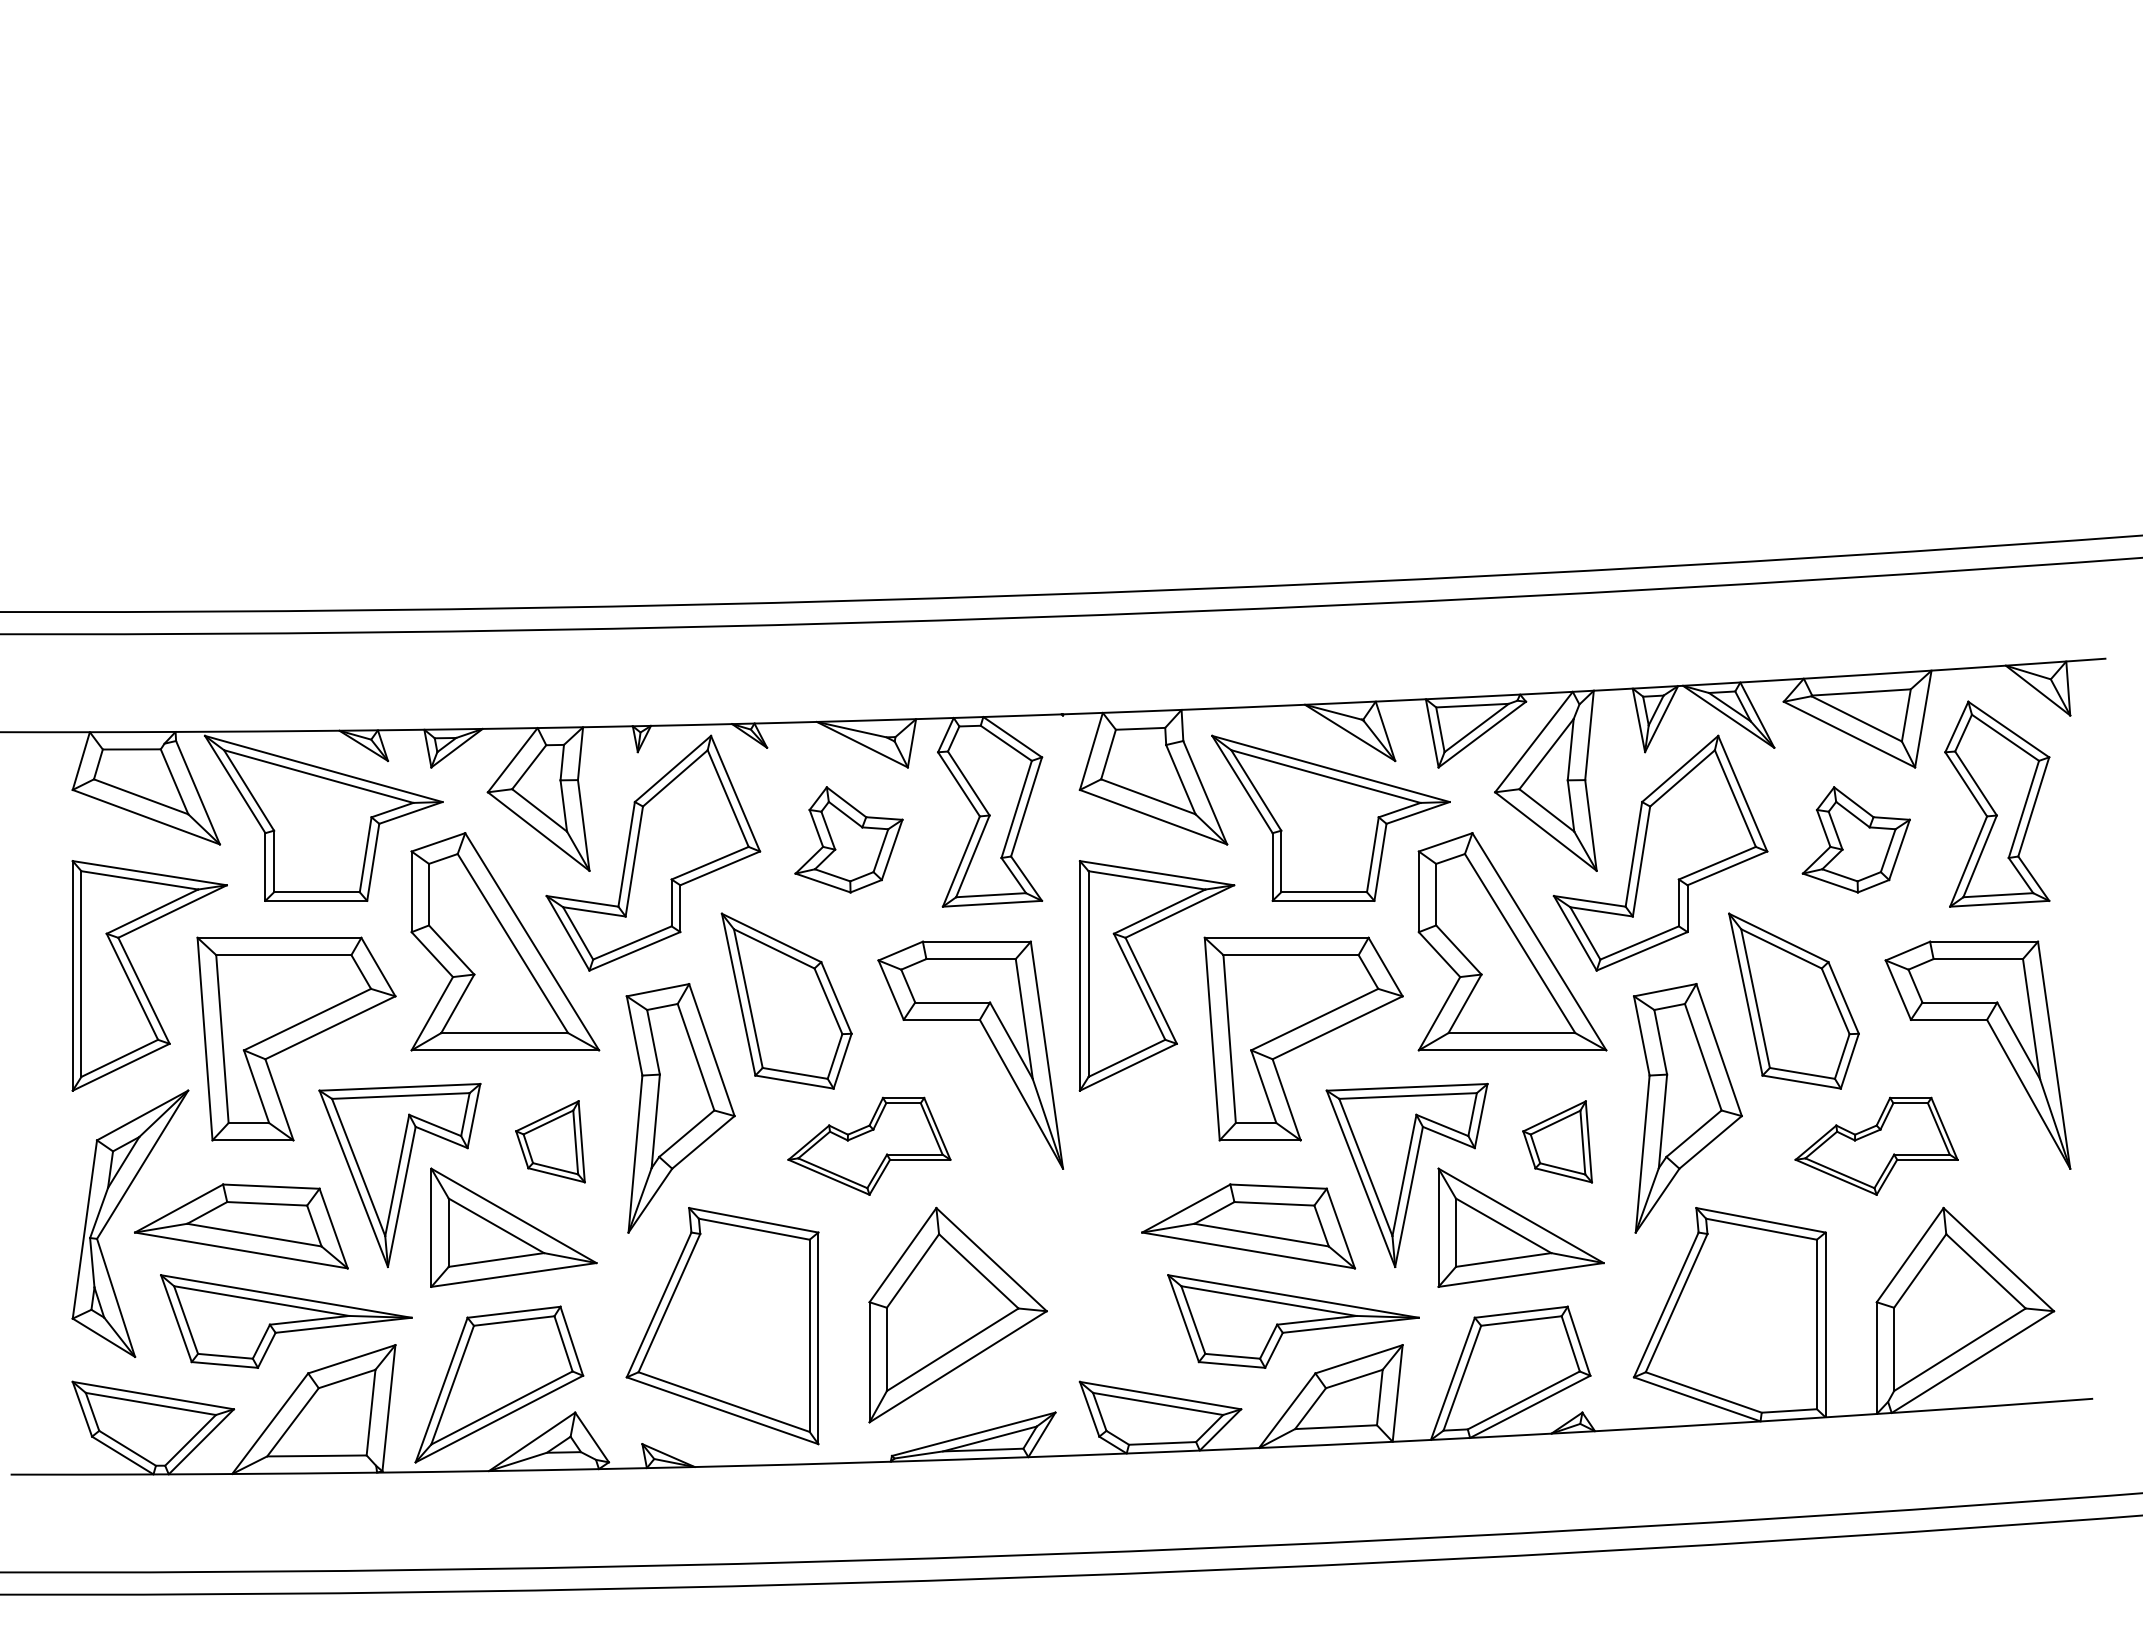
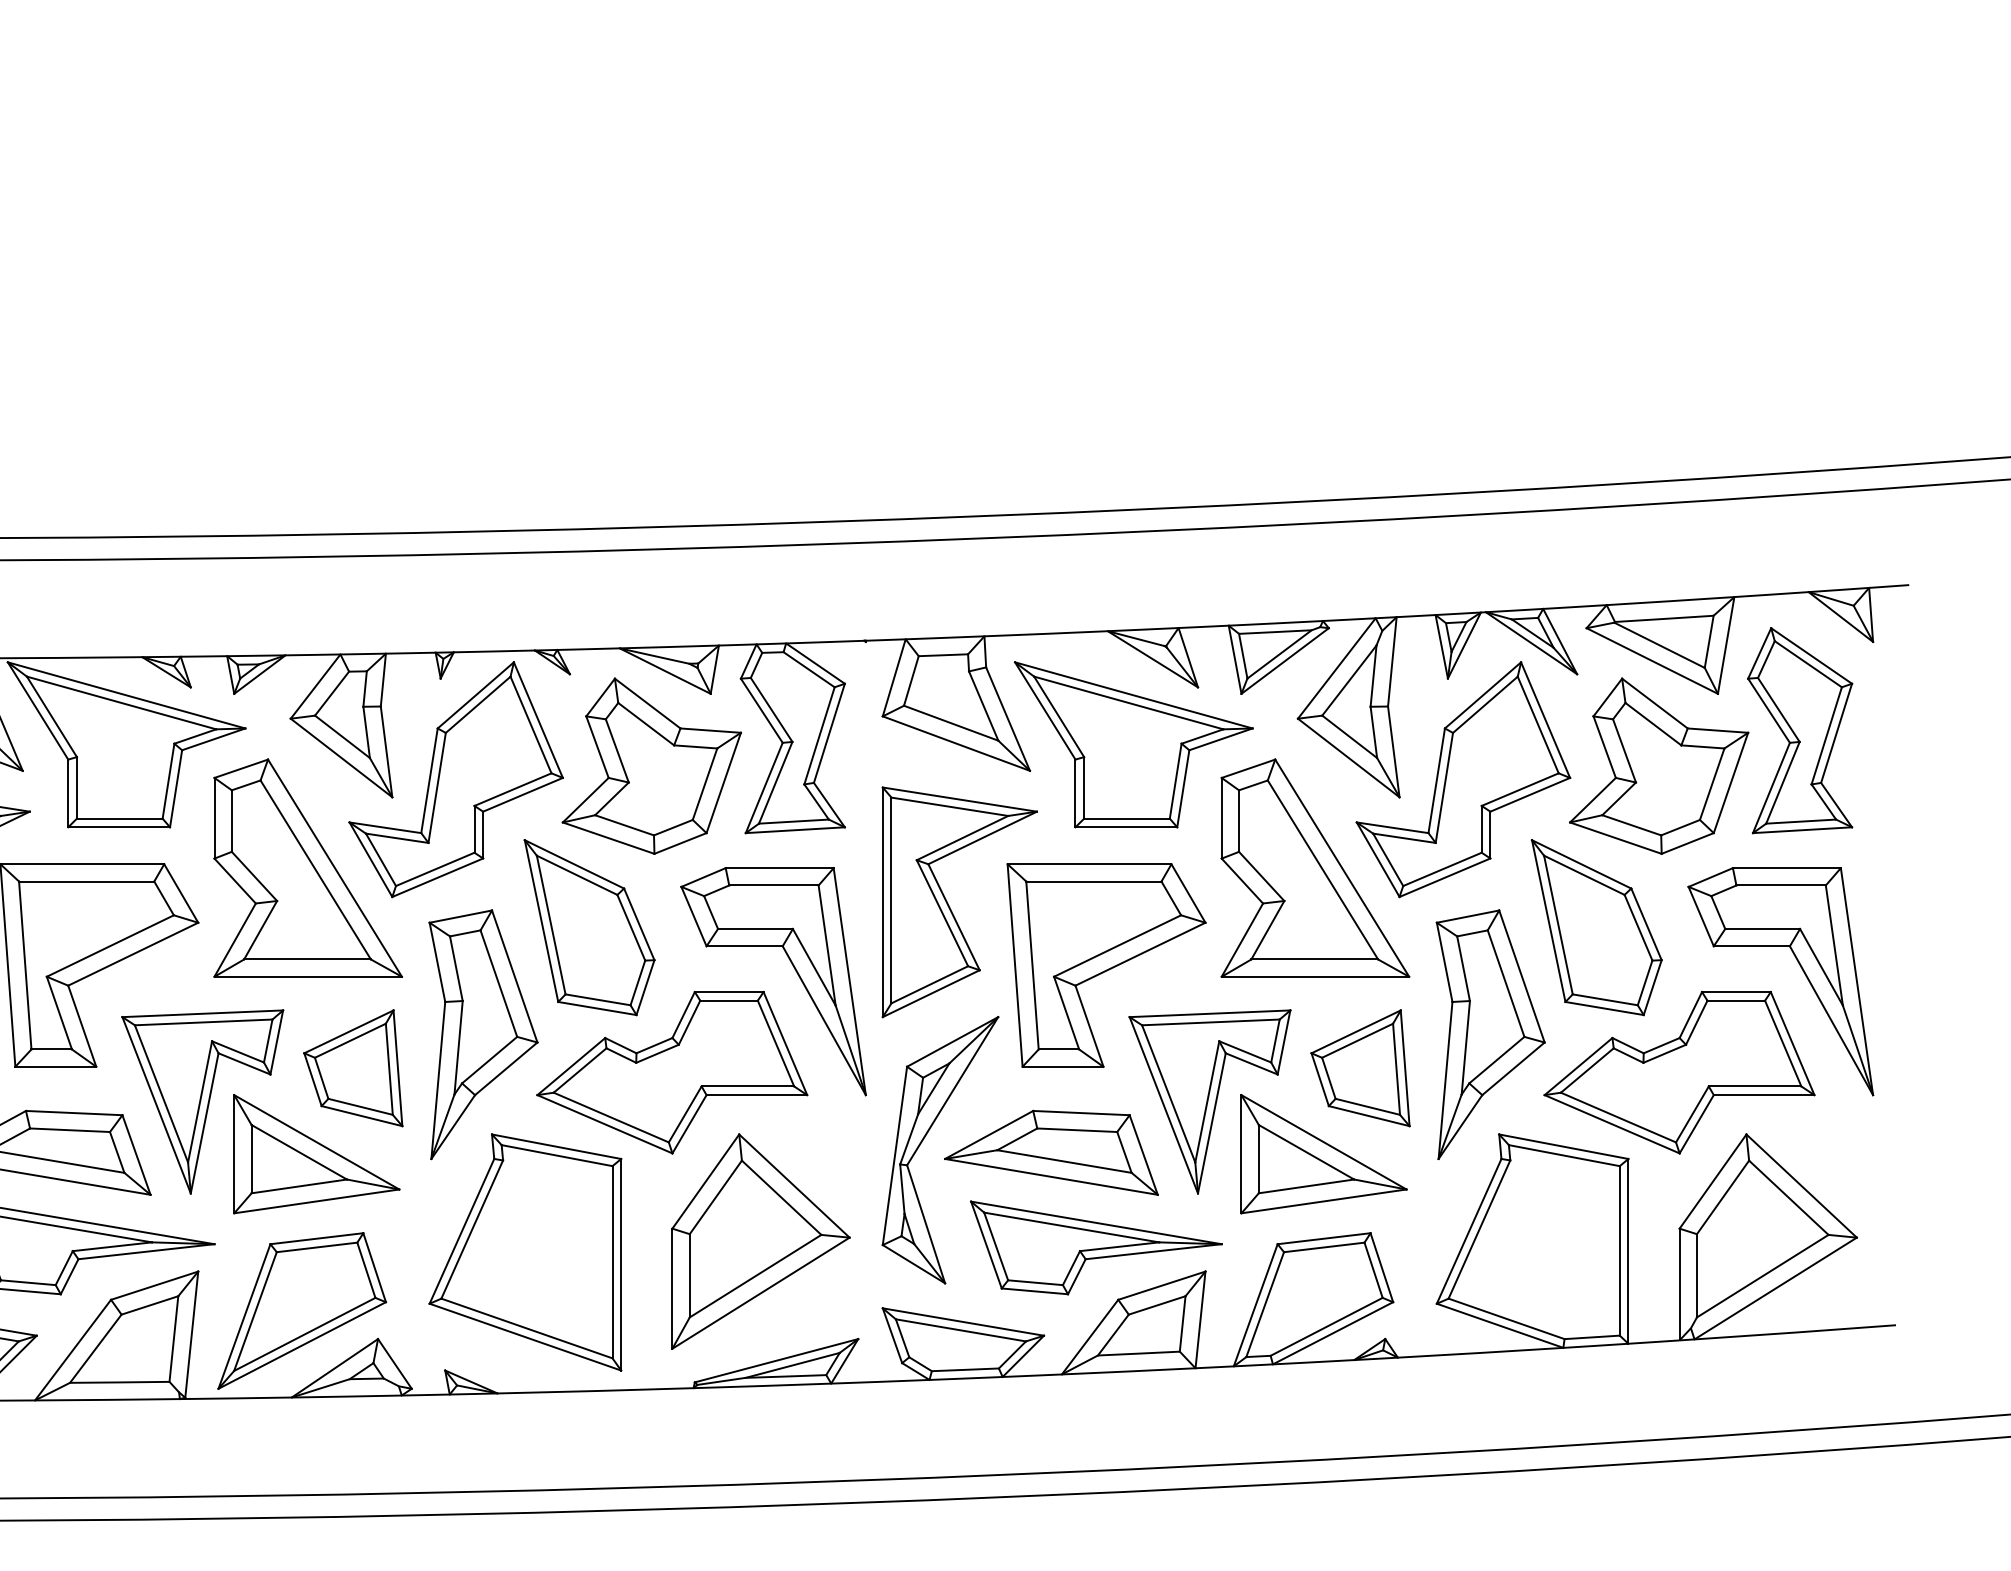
part: (848, 839) -> (651, 765), size x1.67
part: (1856, 839) -> (1659, 765), size x1.67
part: (550, 1141) -> (353, 1067), size x1.43
part: (1557, 1141) -> (1360, 1067), size x1.43
part: (869, 1146) -> (672, 1072), size x1.67
part: (1876, 1146) -> (1679, 1072), size x1.67
part: (1122, 1211) -> (925, 1137), added

